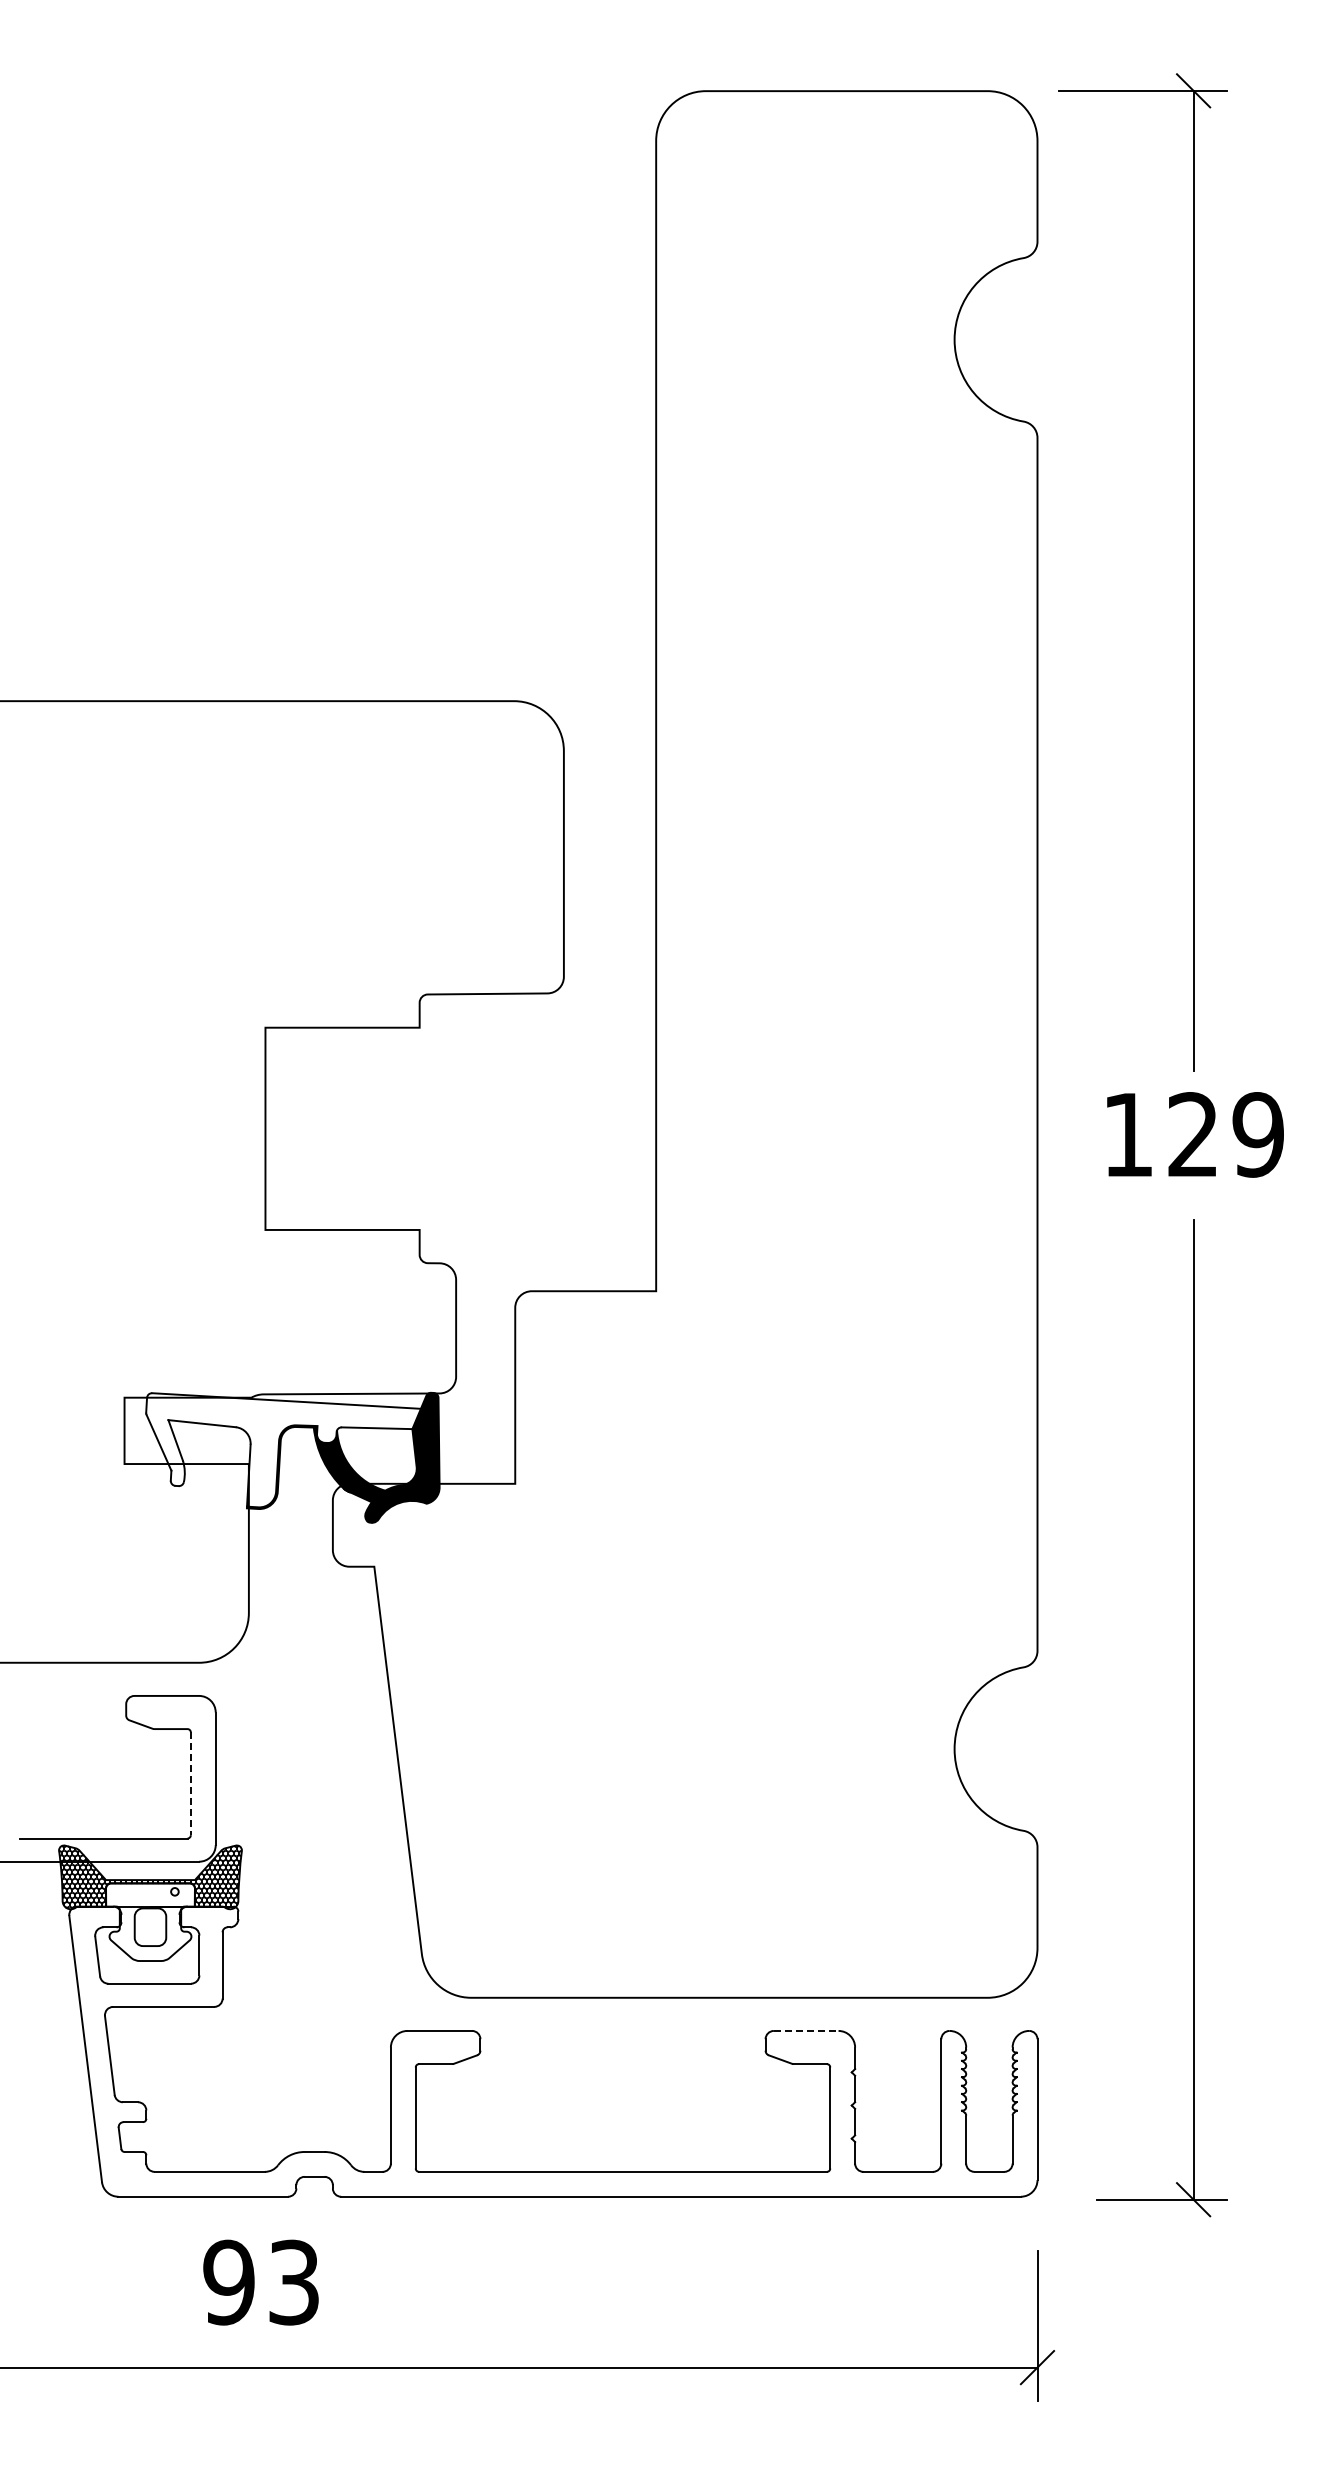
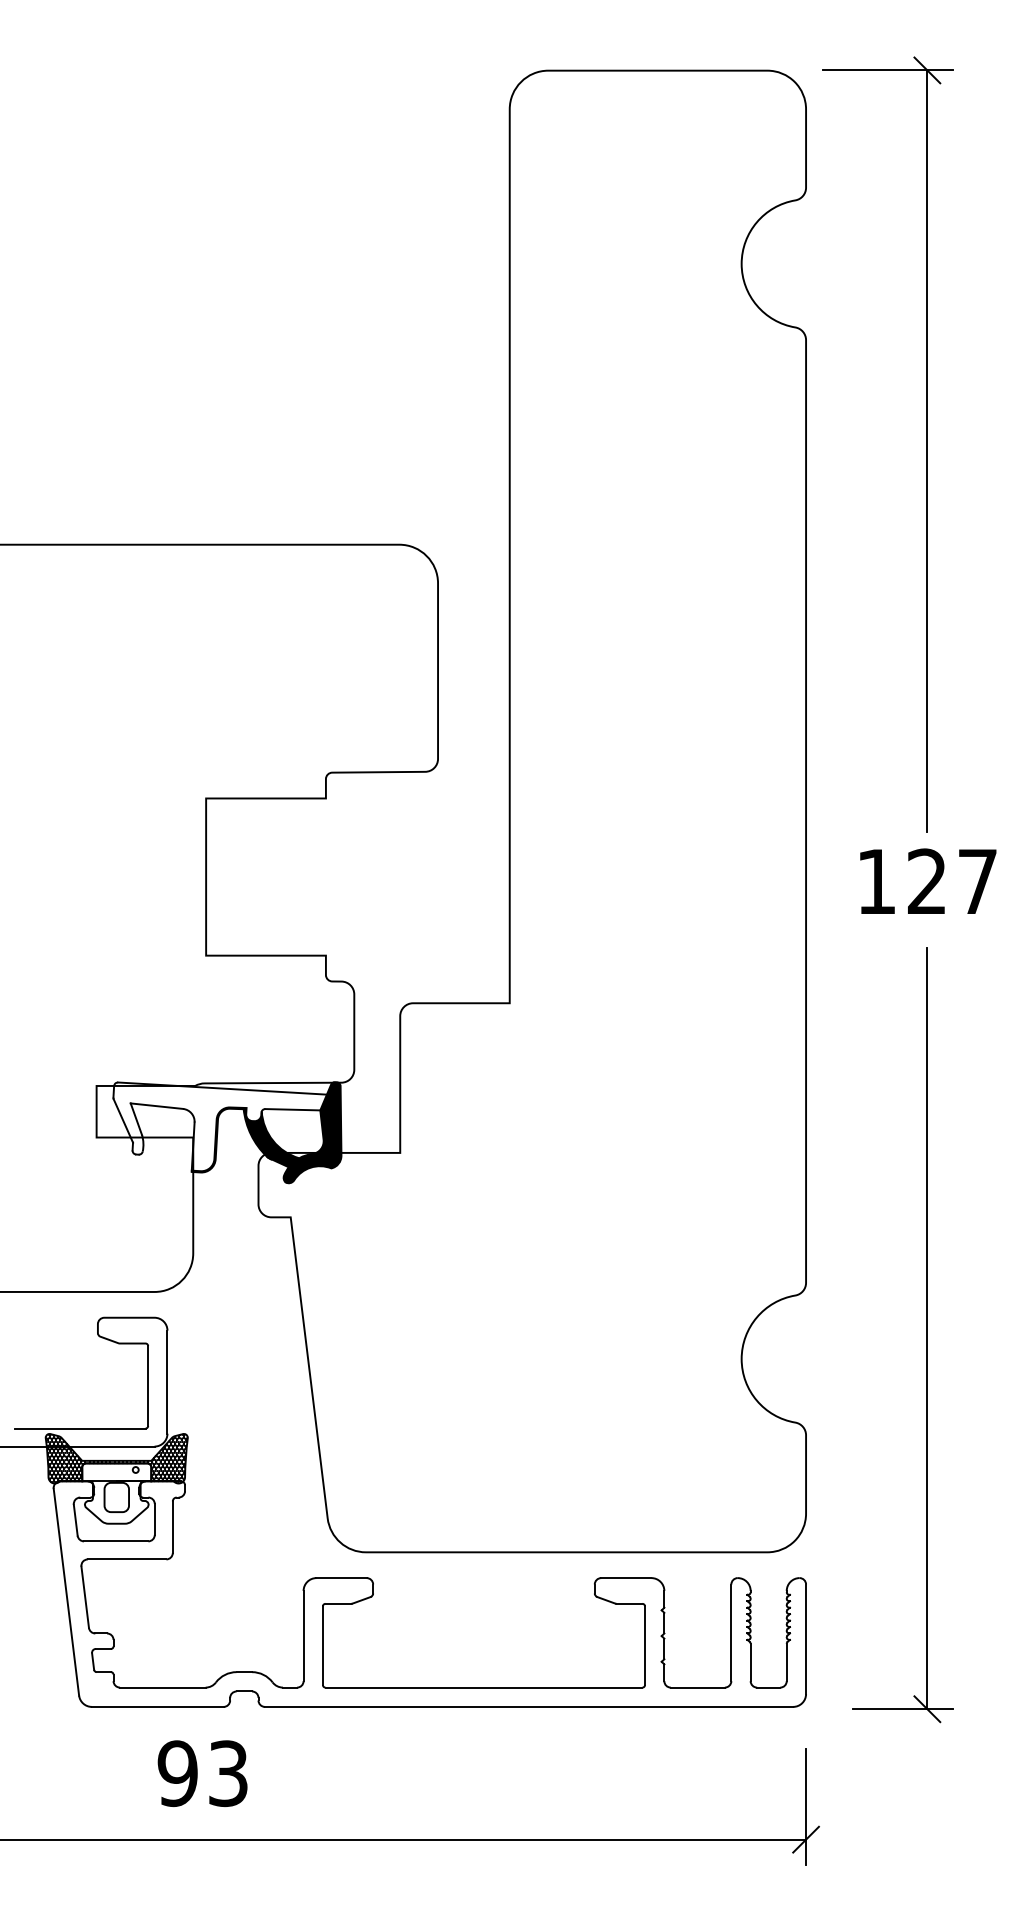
text: (1257, 1134) -> (977, 881), 129 -> 127
line: (190, 1784) -> (147, 1386), dashed -> solid
line: (806, 2030) -> (626, 1577), dashed -> solid

